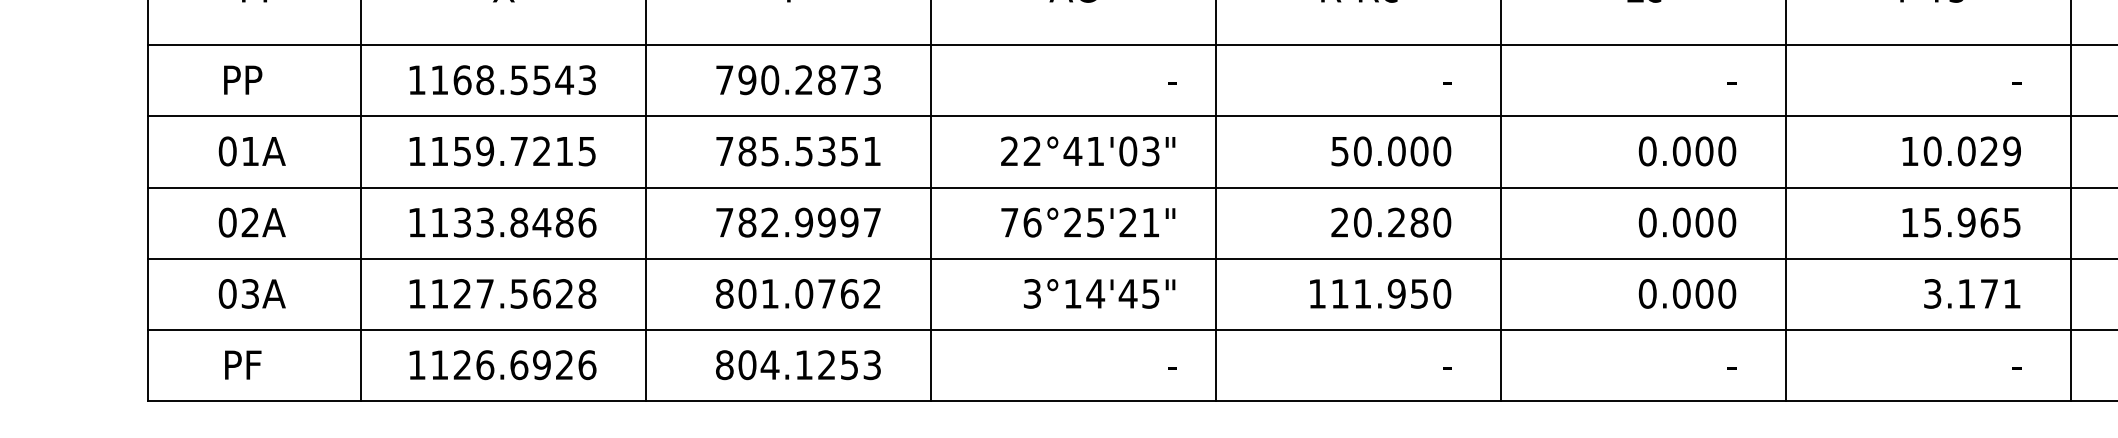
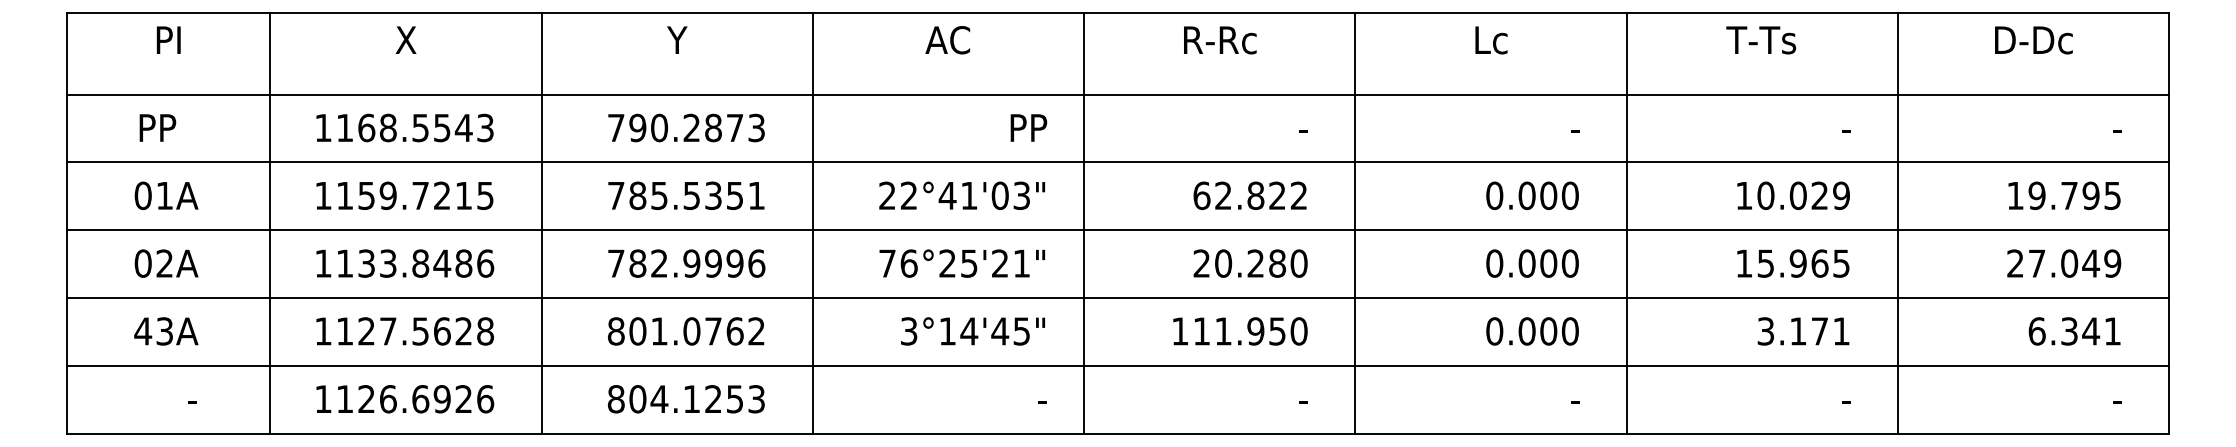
text: (1157, 79) -> (1028, 127), - -> PP
text: (1391, 151) -> (1250, 195), 50.000 -> 62.822
text: (872, 222) -> (756, 263), 782.9997 -> 782.9996
text: (228, 293) -> (143, 331), 03A -> 43A
text: (254, 364) -> (168, 398), PF -> -

